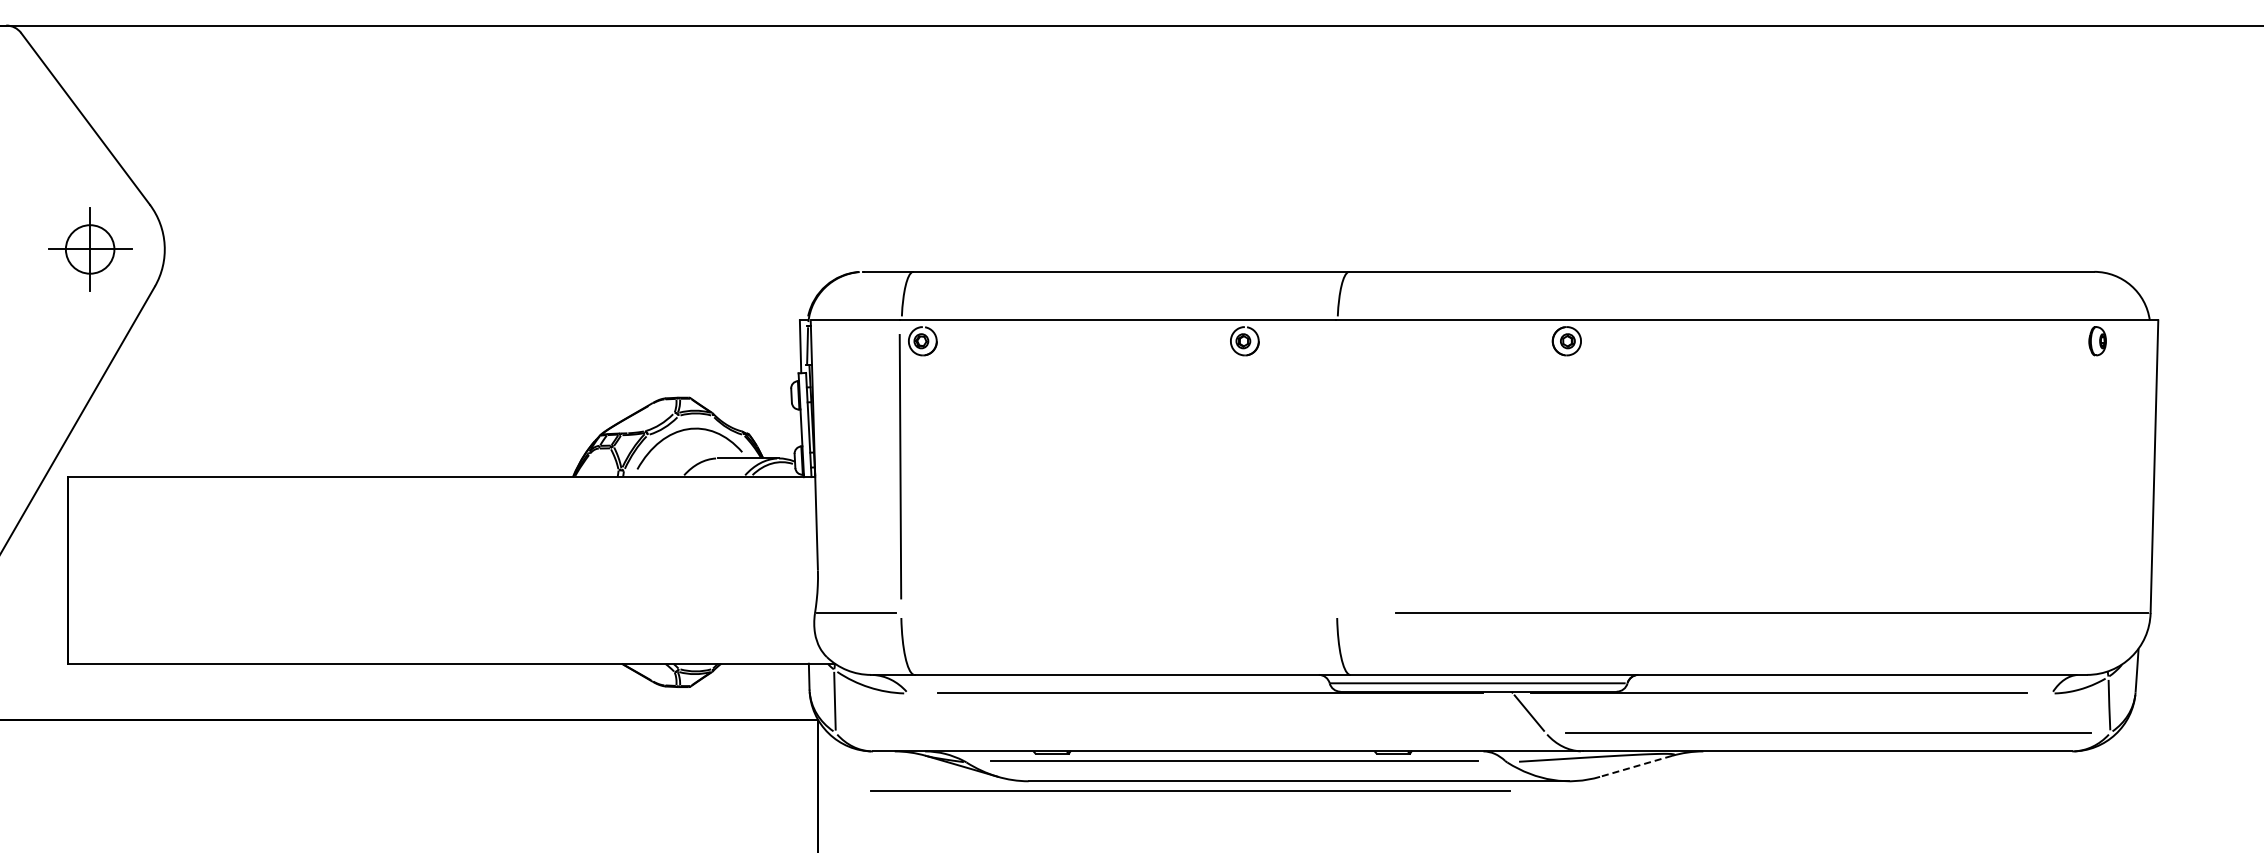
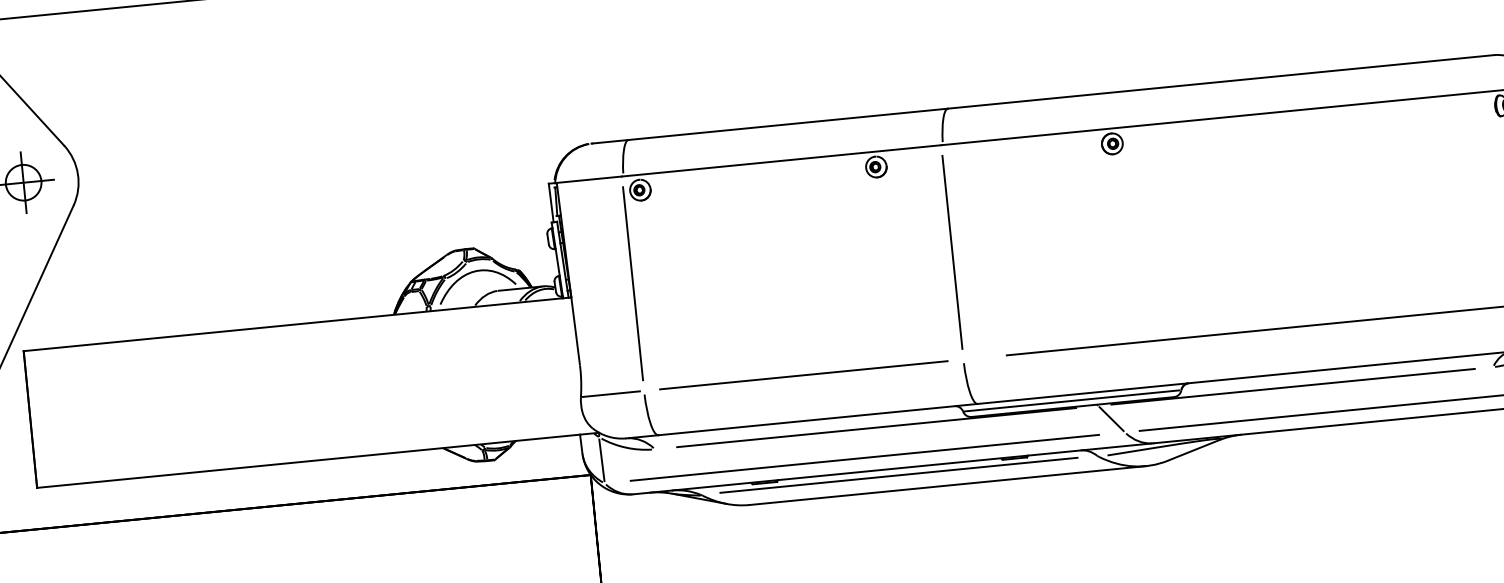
line: (1336, 466) -> (952, 252), added
line: (1118, 612) -> (803, 374), added
line: (1635, 766) -> (1193, 450), dashed -> solid
line: (1190, 790) -> (864, 457), moved

